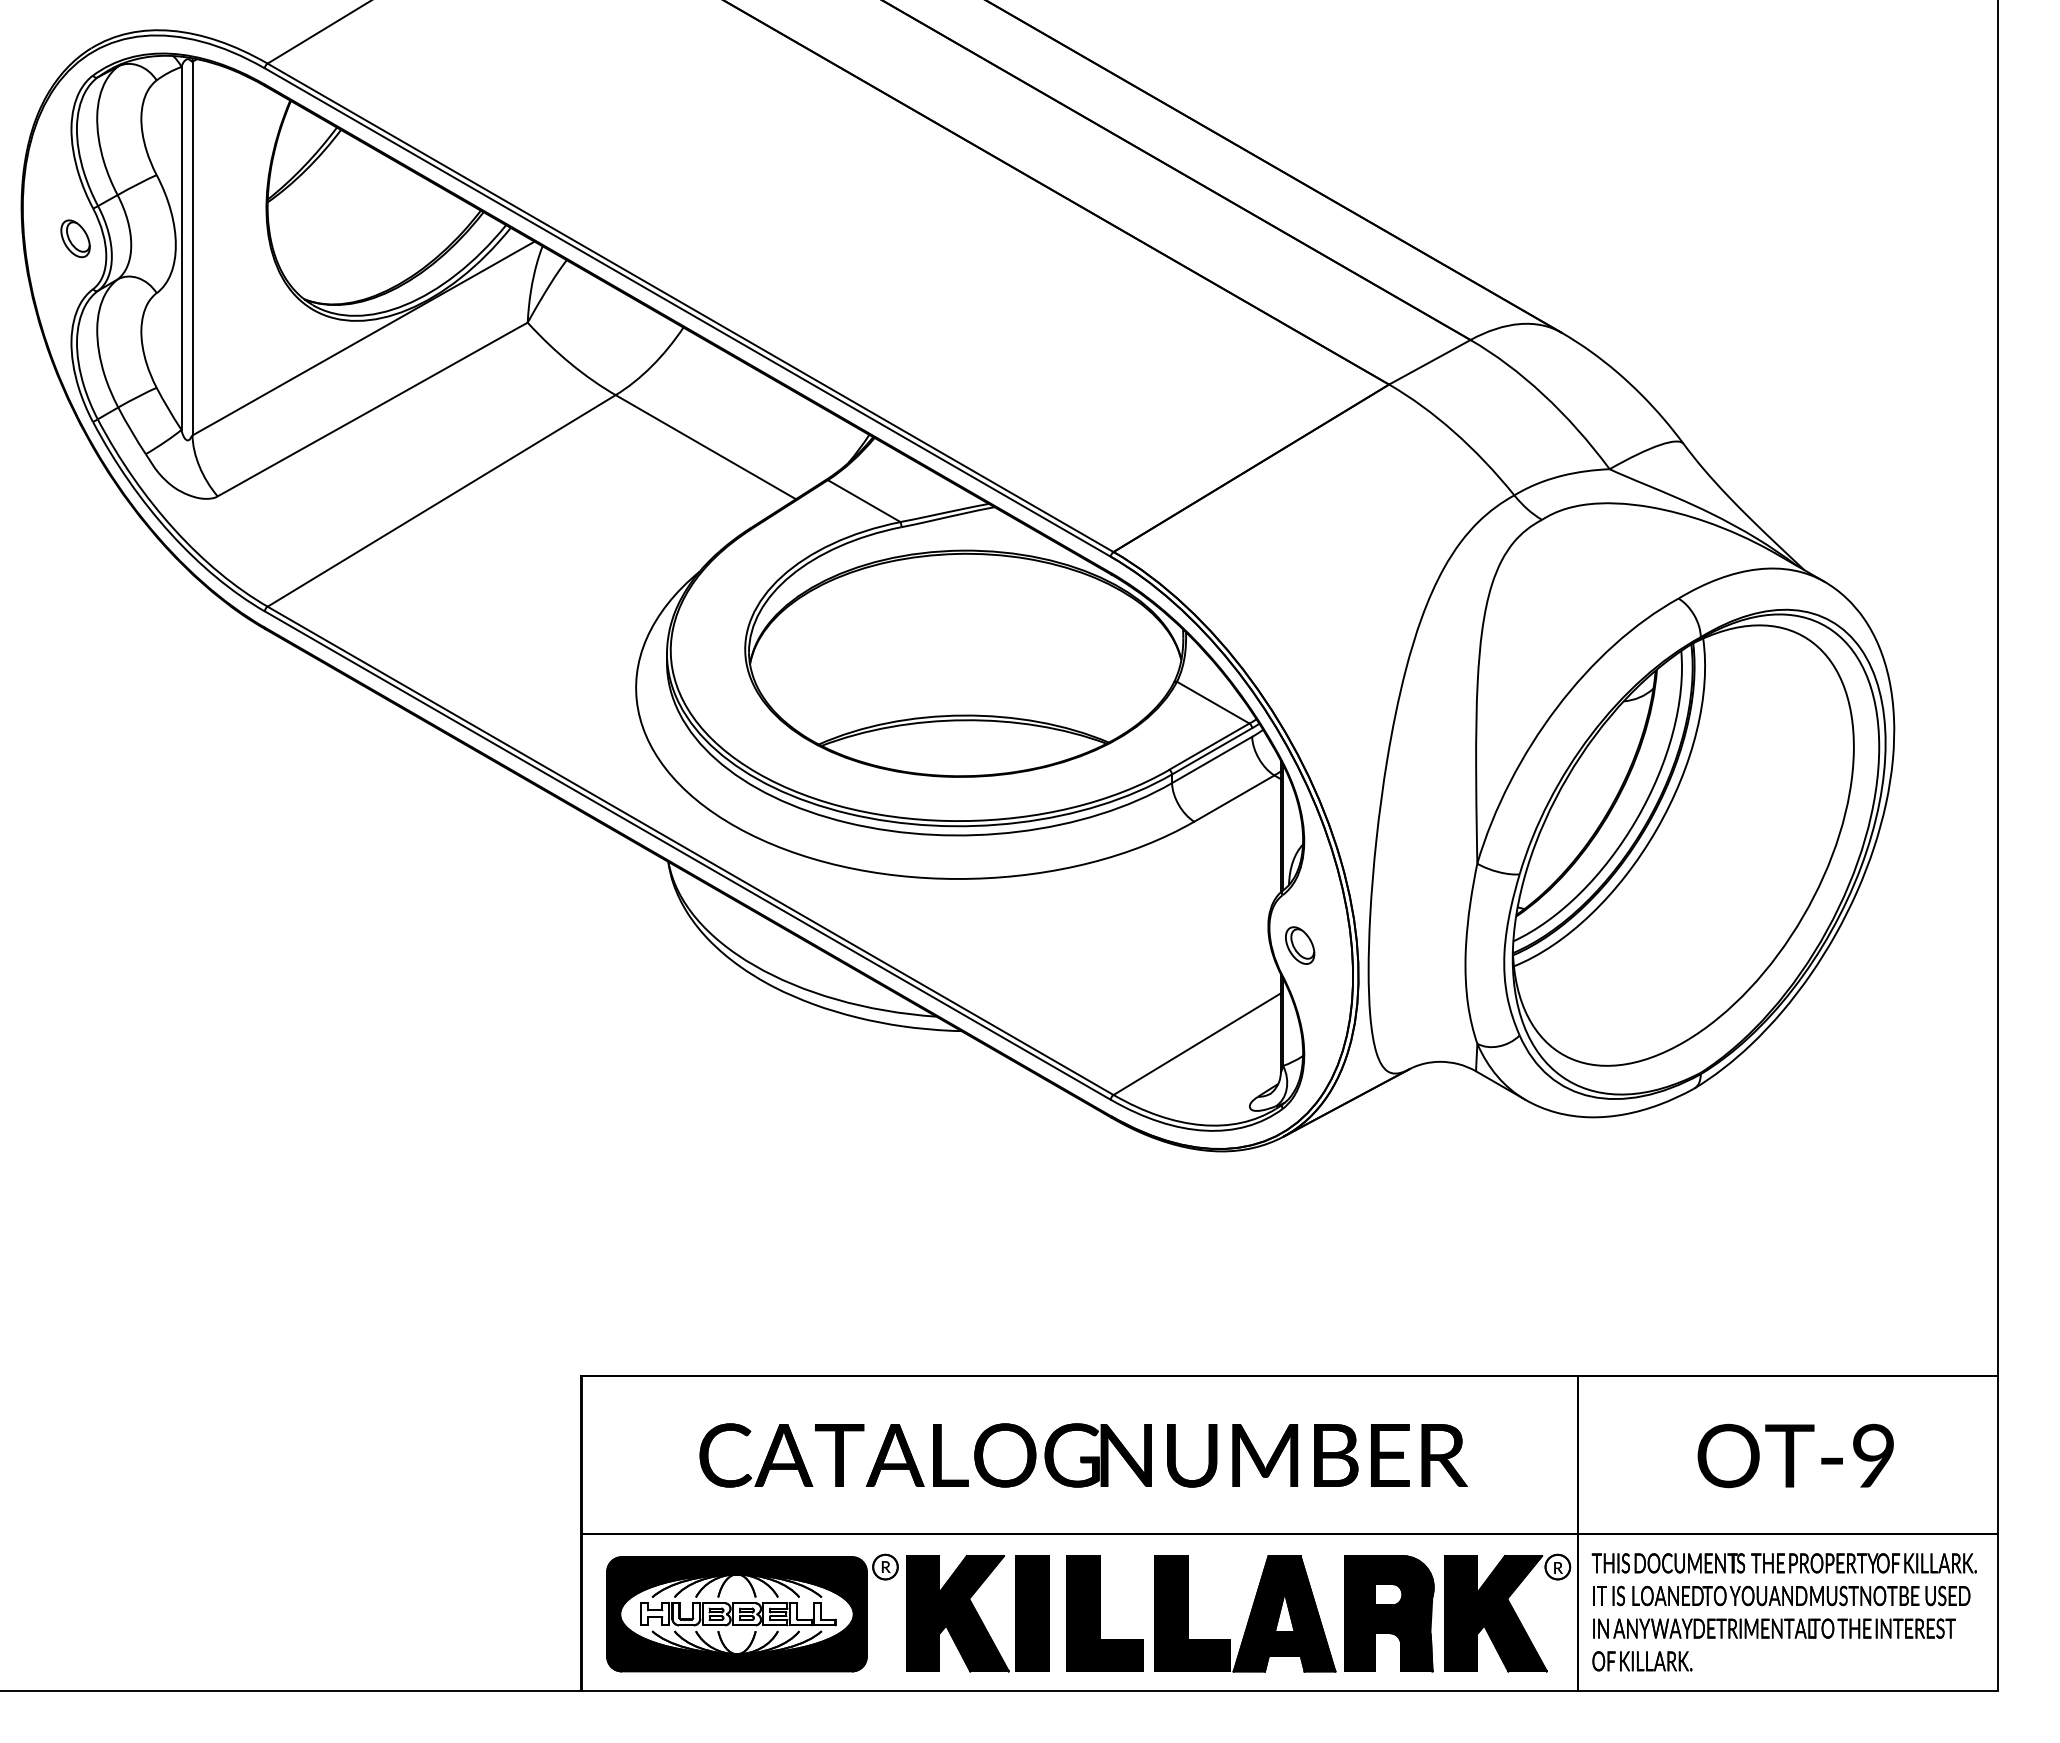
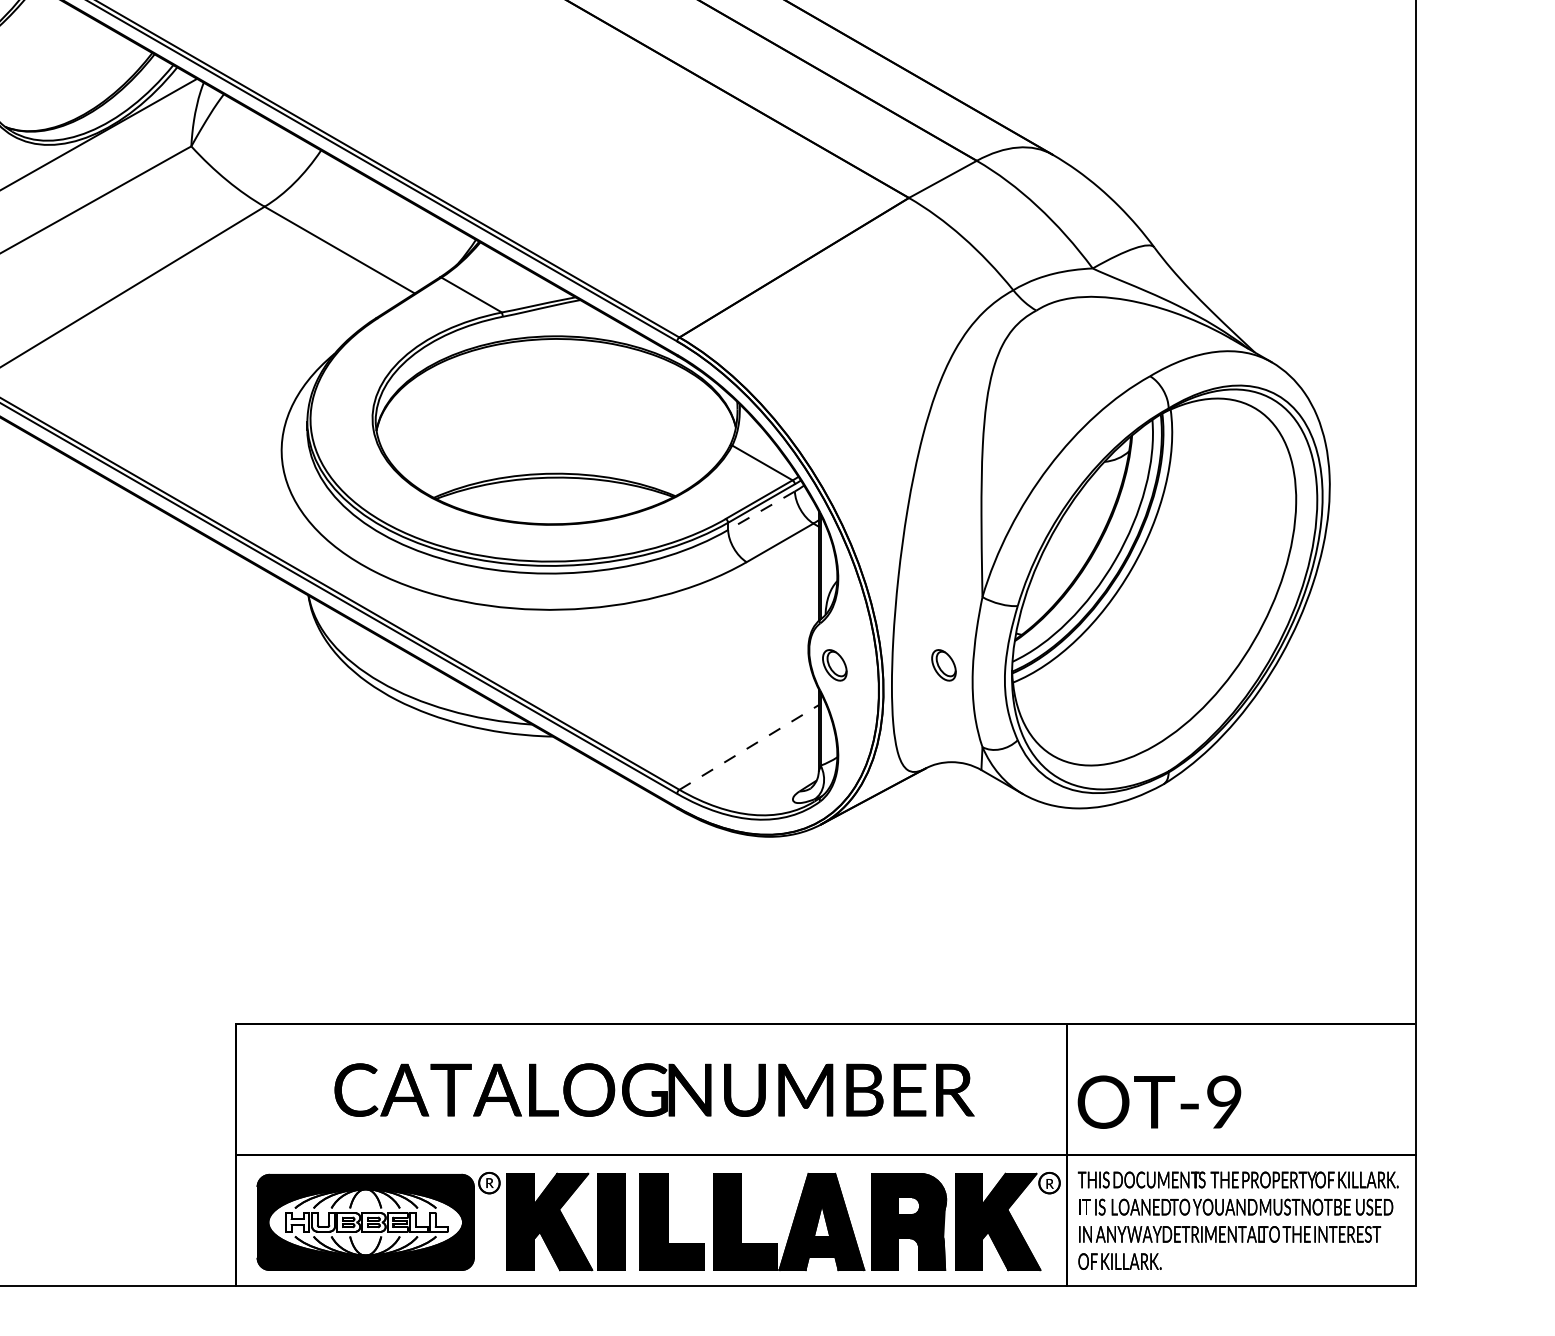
line: (1211, 760) -> (761, 511), solid -> dashed
part: (1431, 945) -> (944, 665), added
line: (1197, 1044) -> (749, 747), solid -> dashed
text: (1795, 1455) -> (1159, 1101), moved

